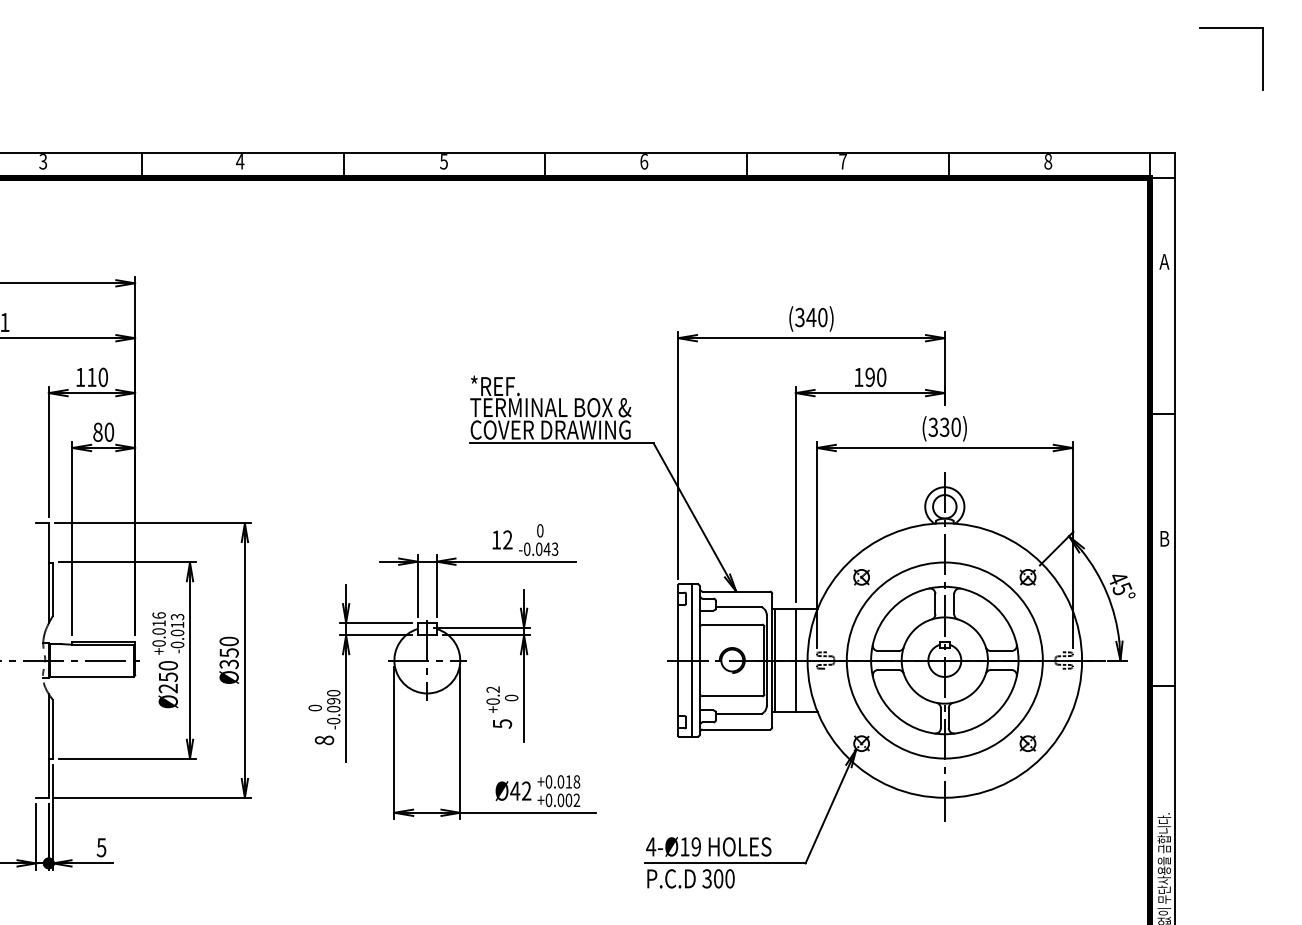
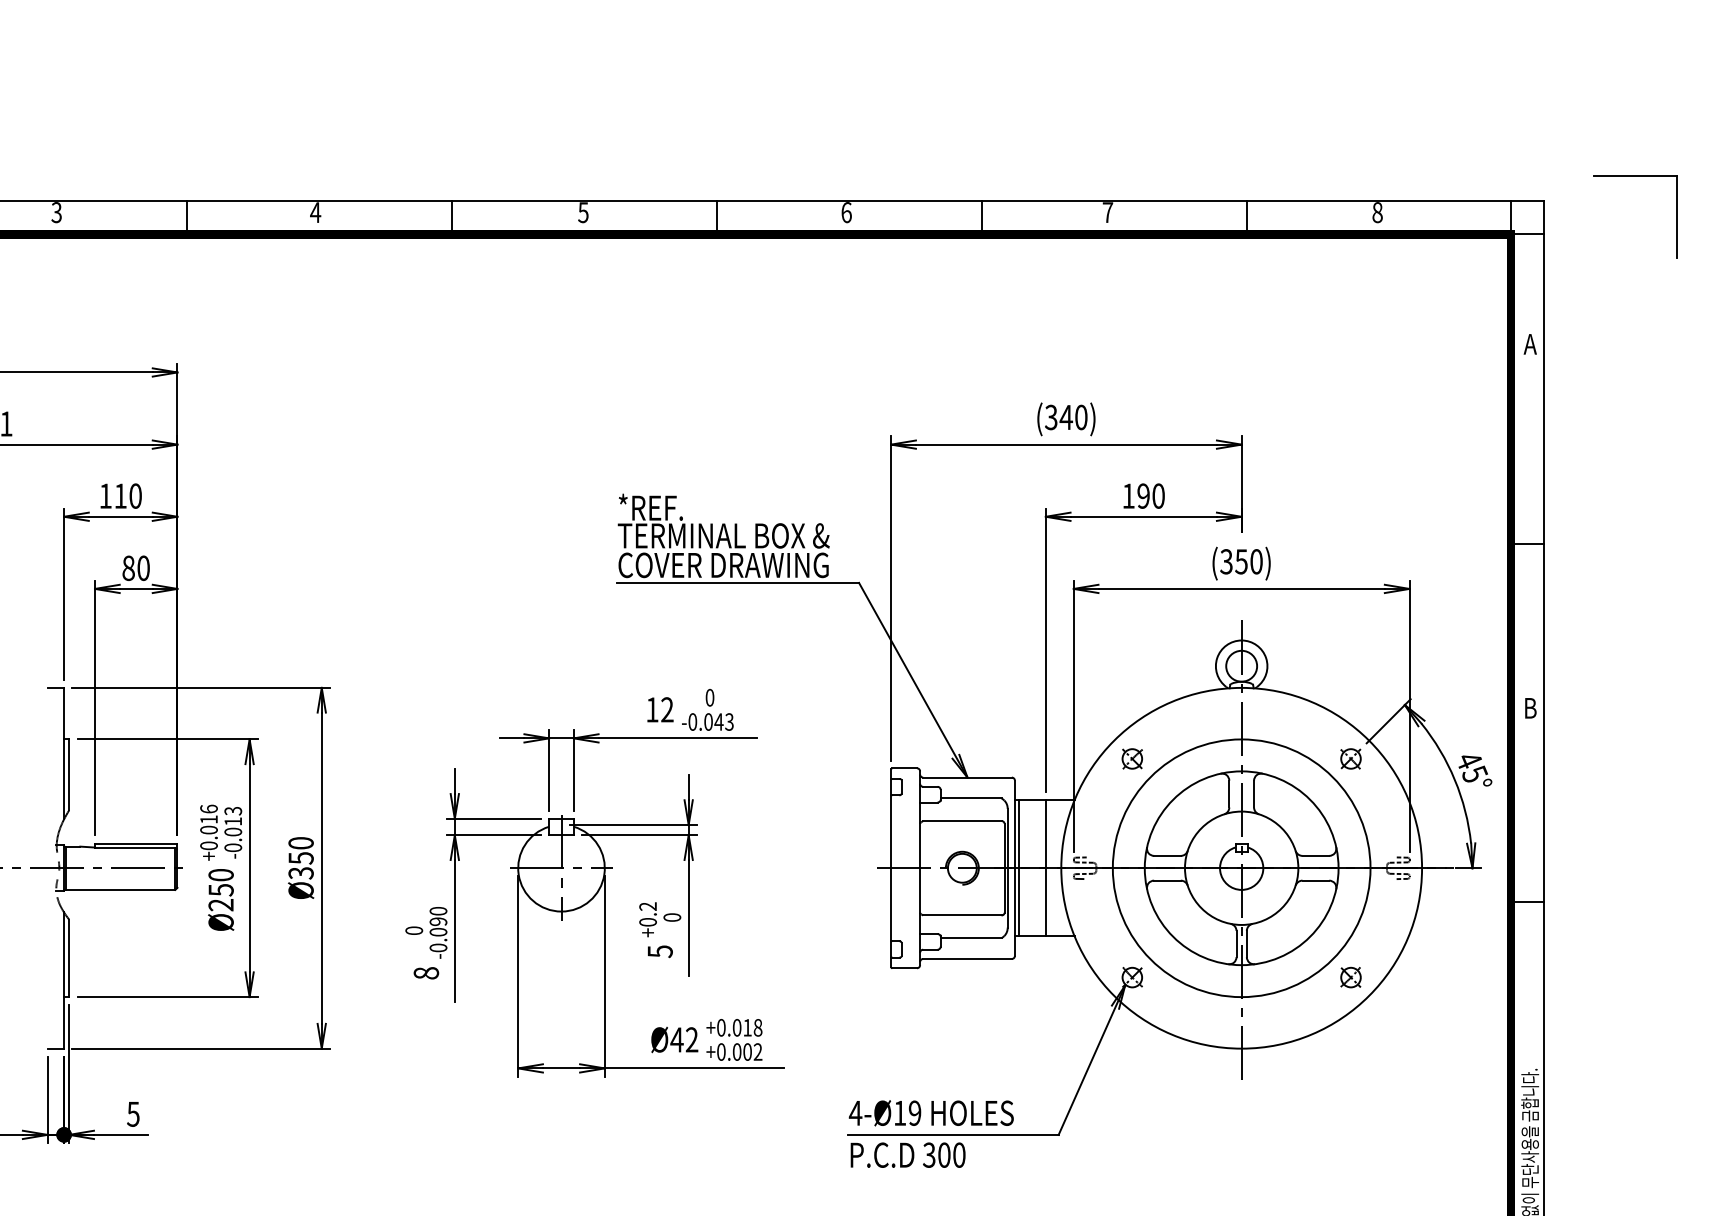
part: (1231, 28) -> (1635, 176), moved
text: (944, 426) -> (1241, 560), (330) -> (350)
line: (692, 660) -> (910, 868), removed

